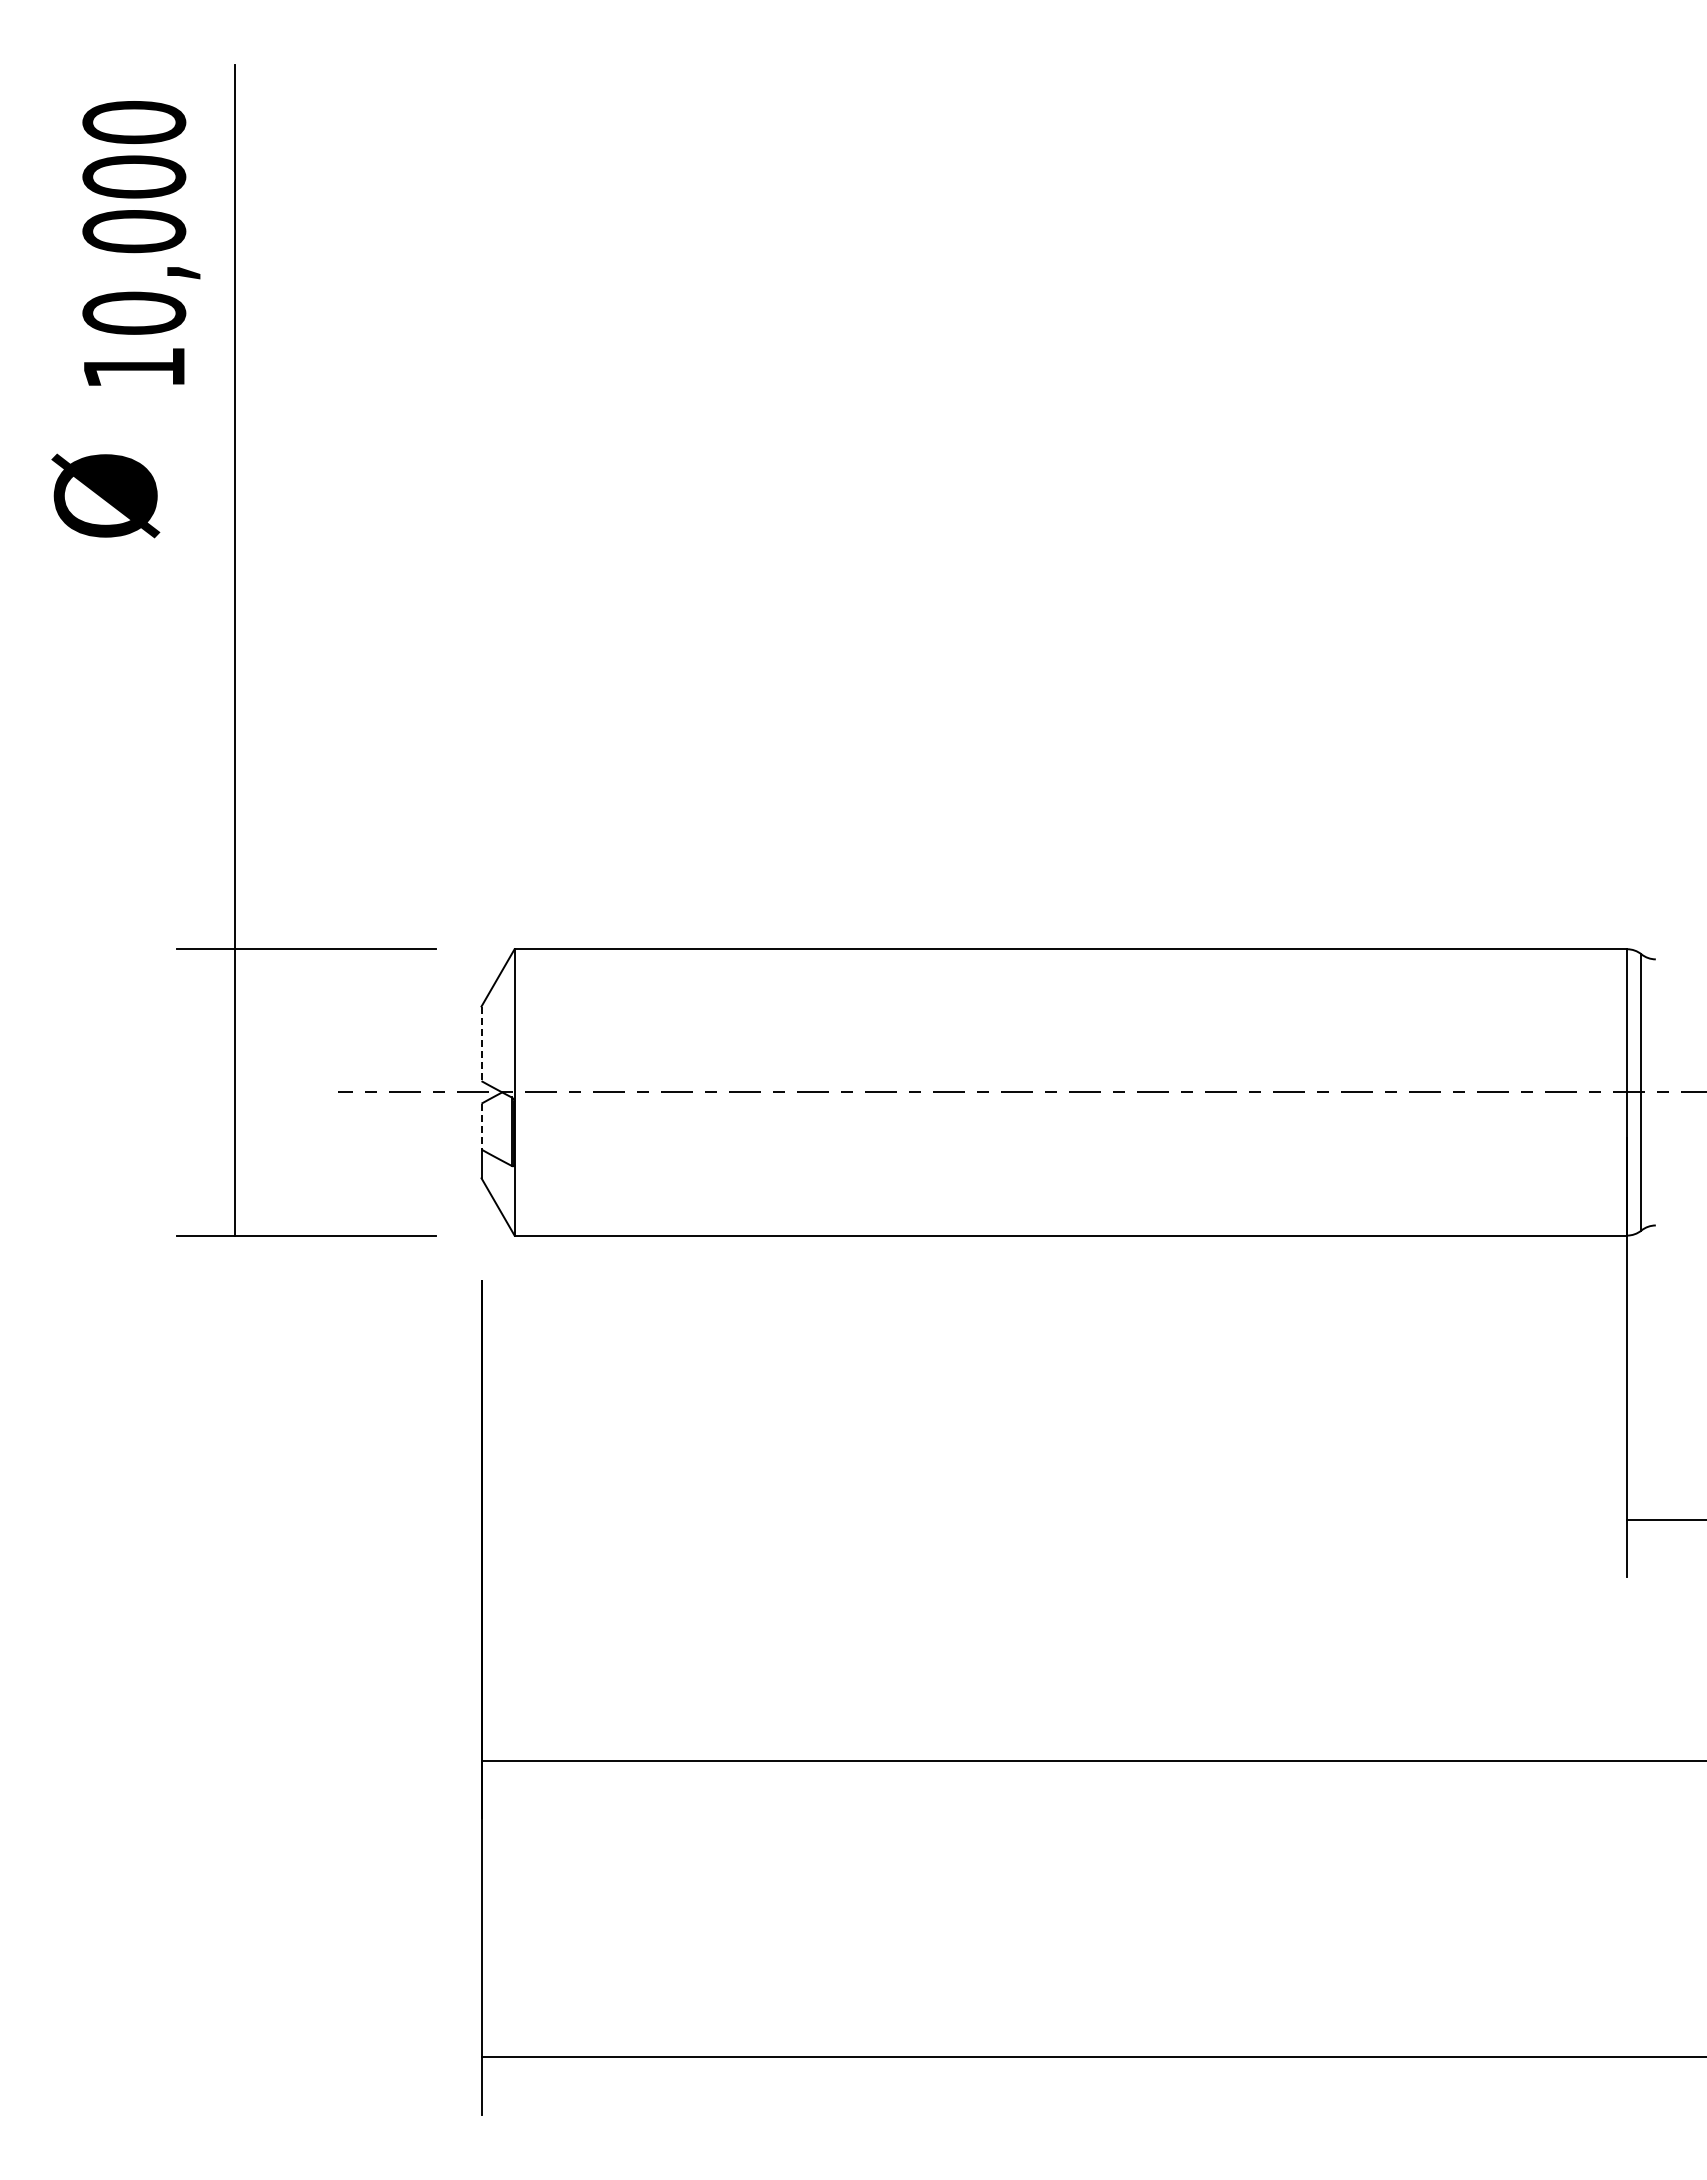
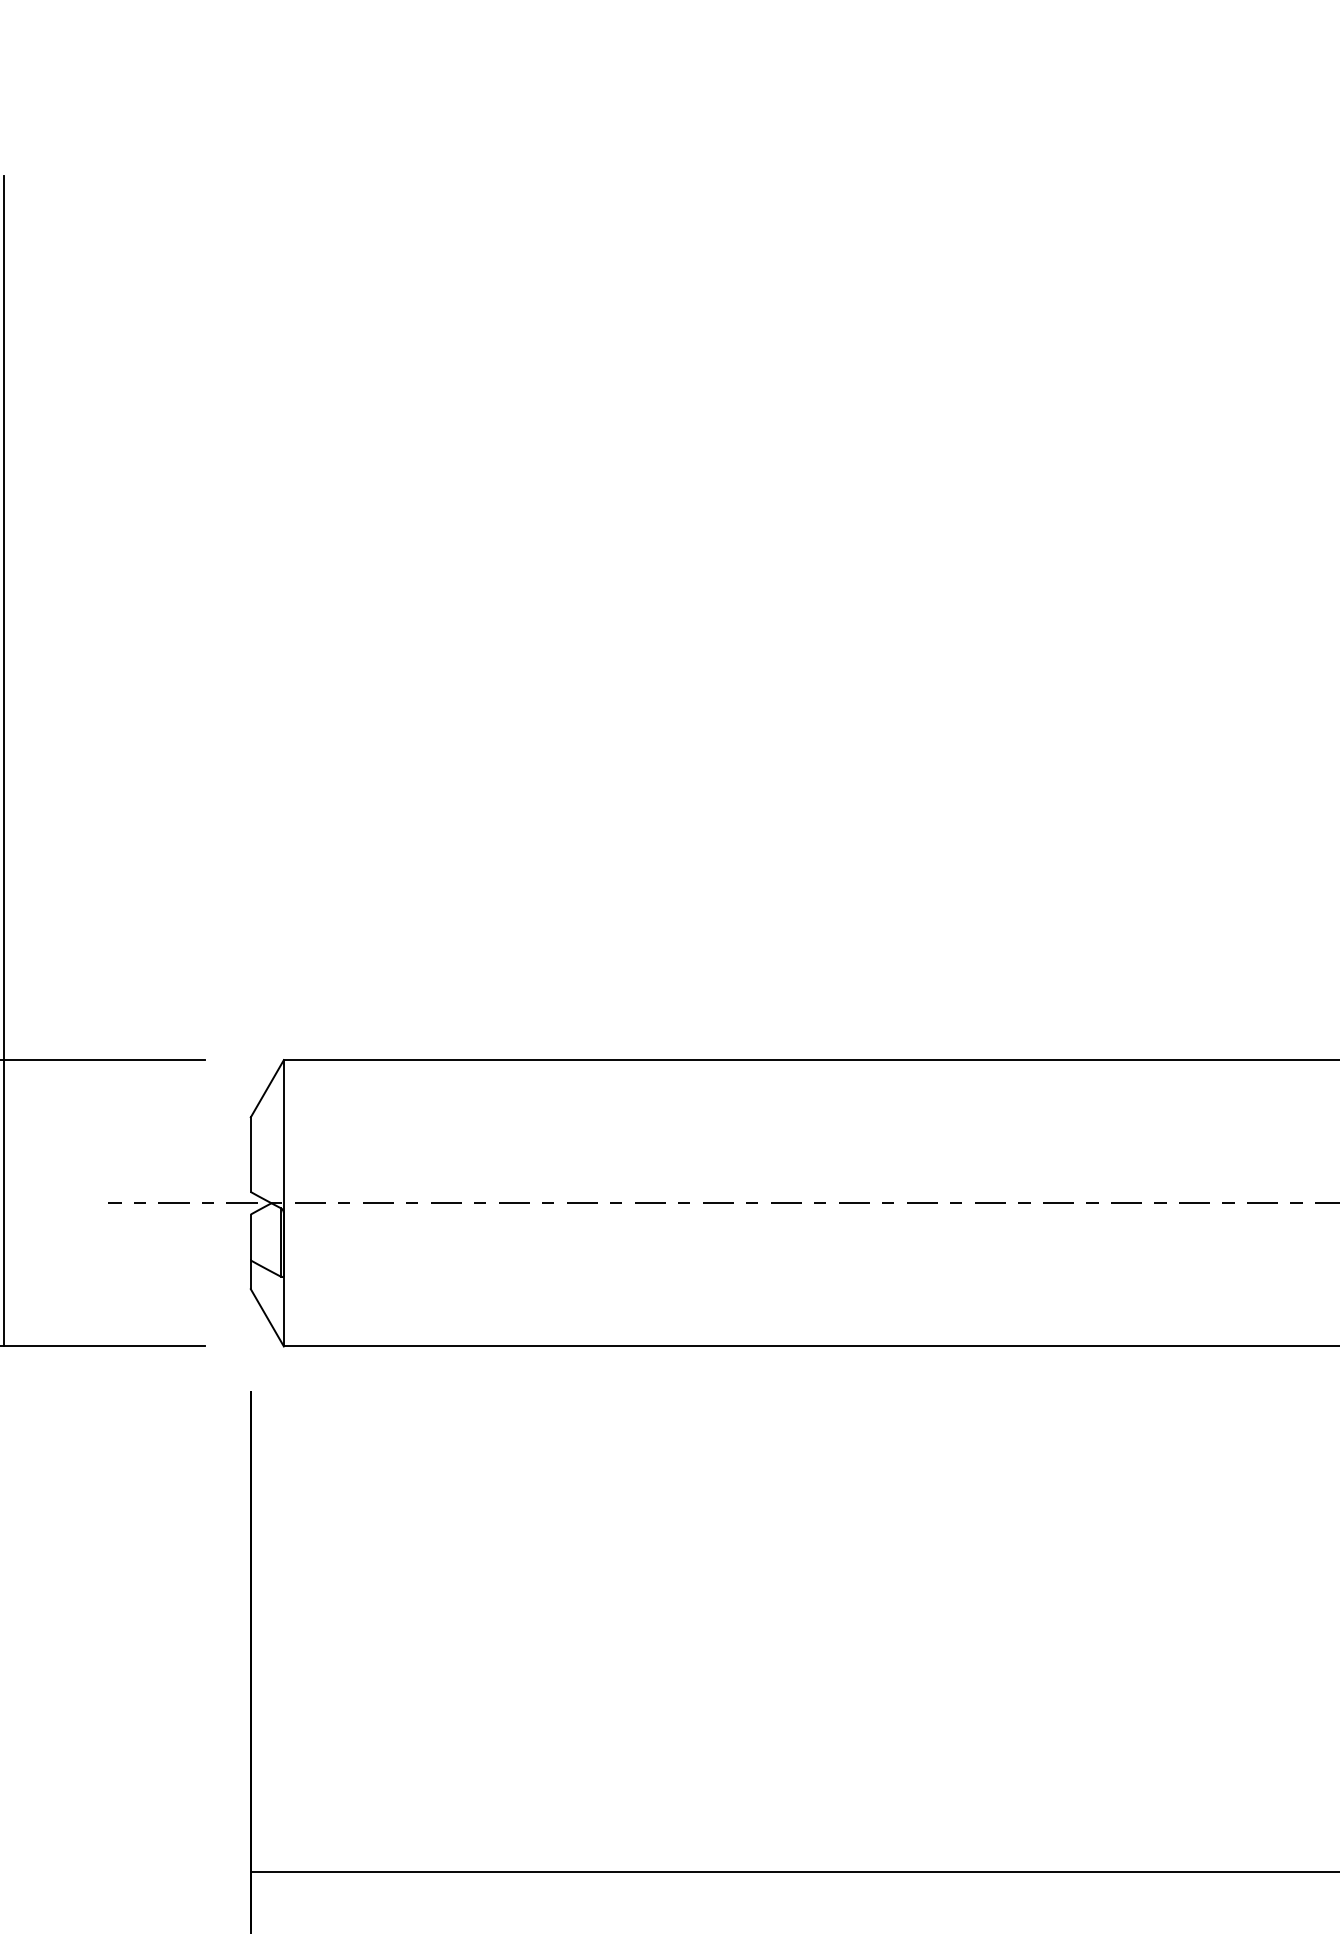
line: (481, 1044) -> (250, 1155), dashed -> solid
line: (481, 1126) -> (250, 1237), dashed -> solid

